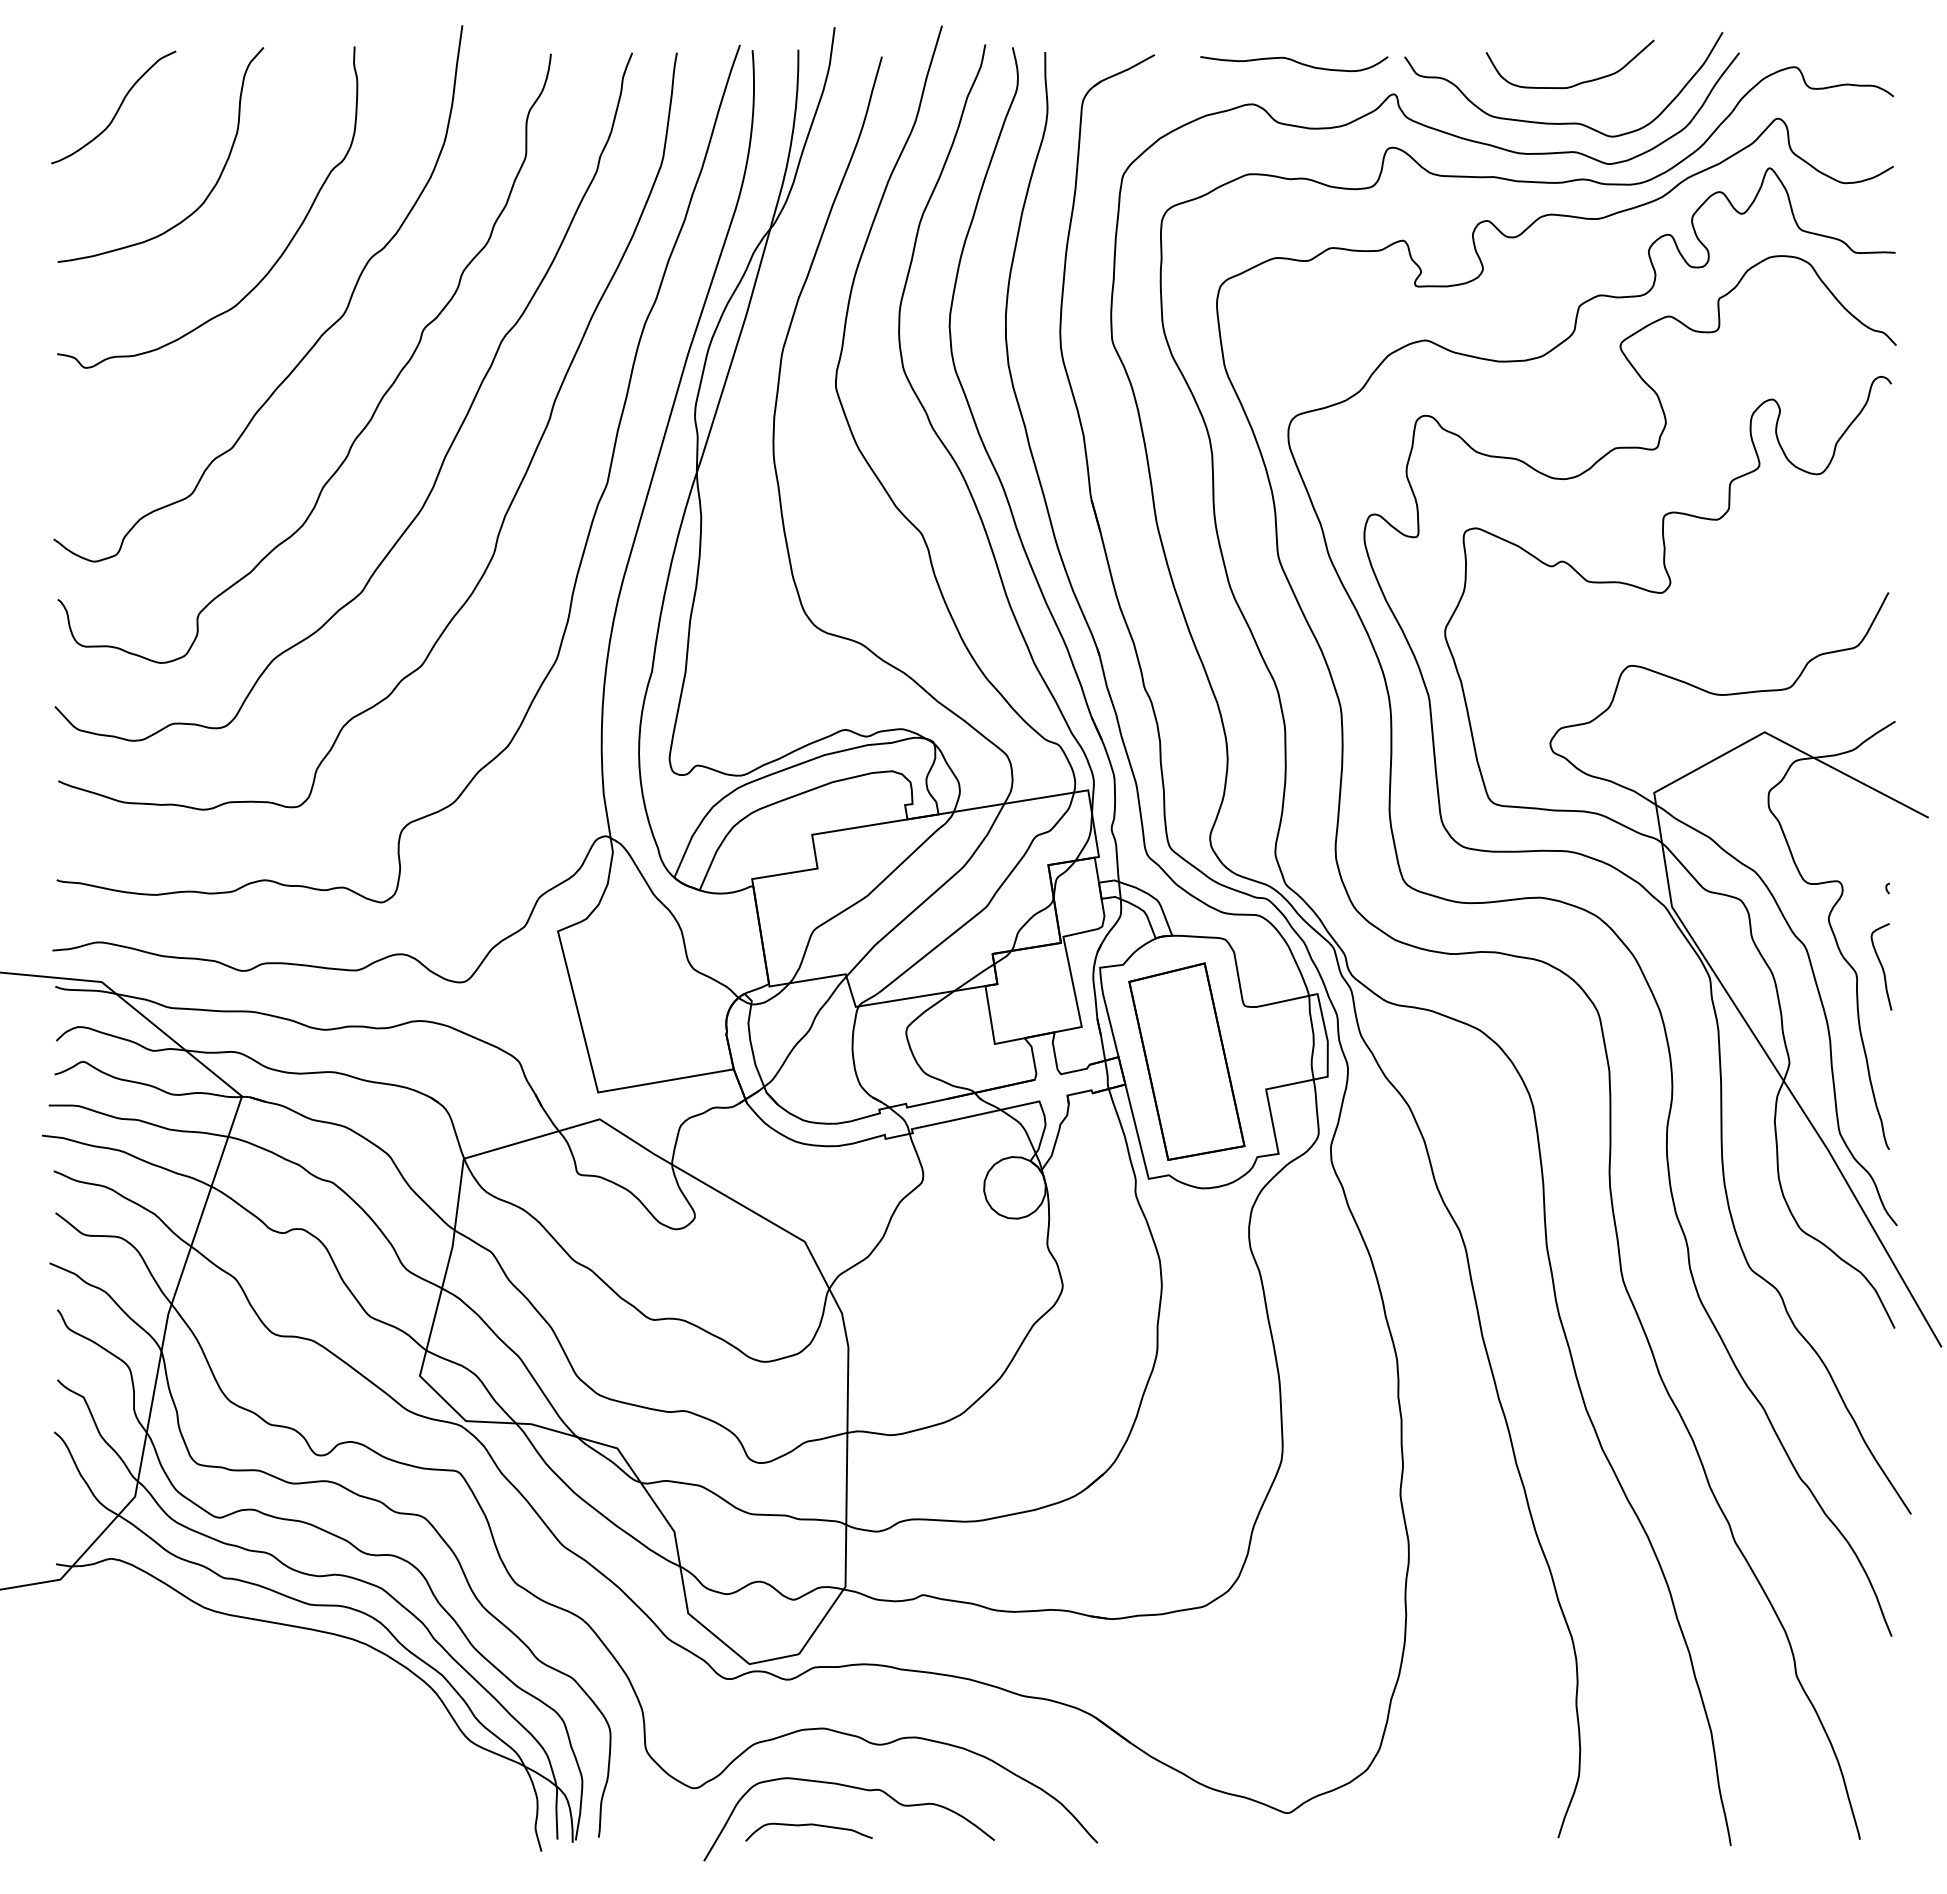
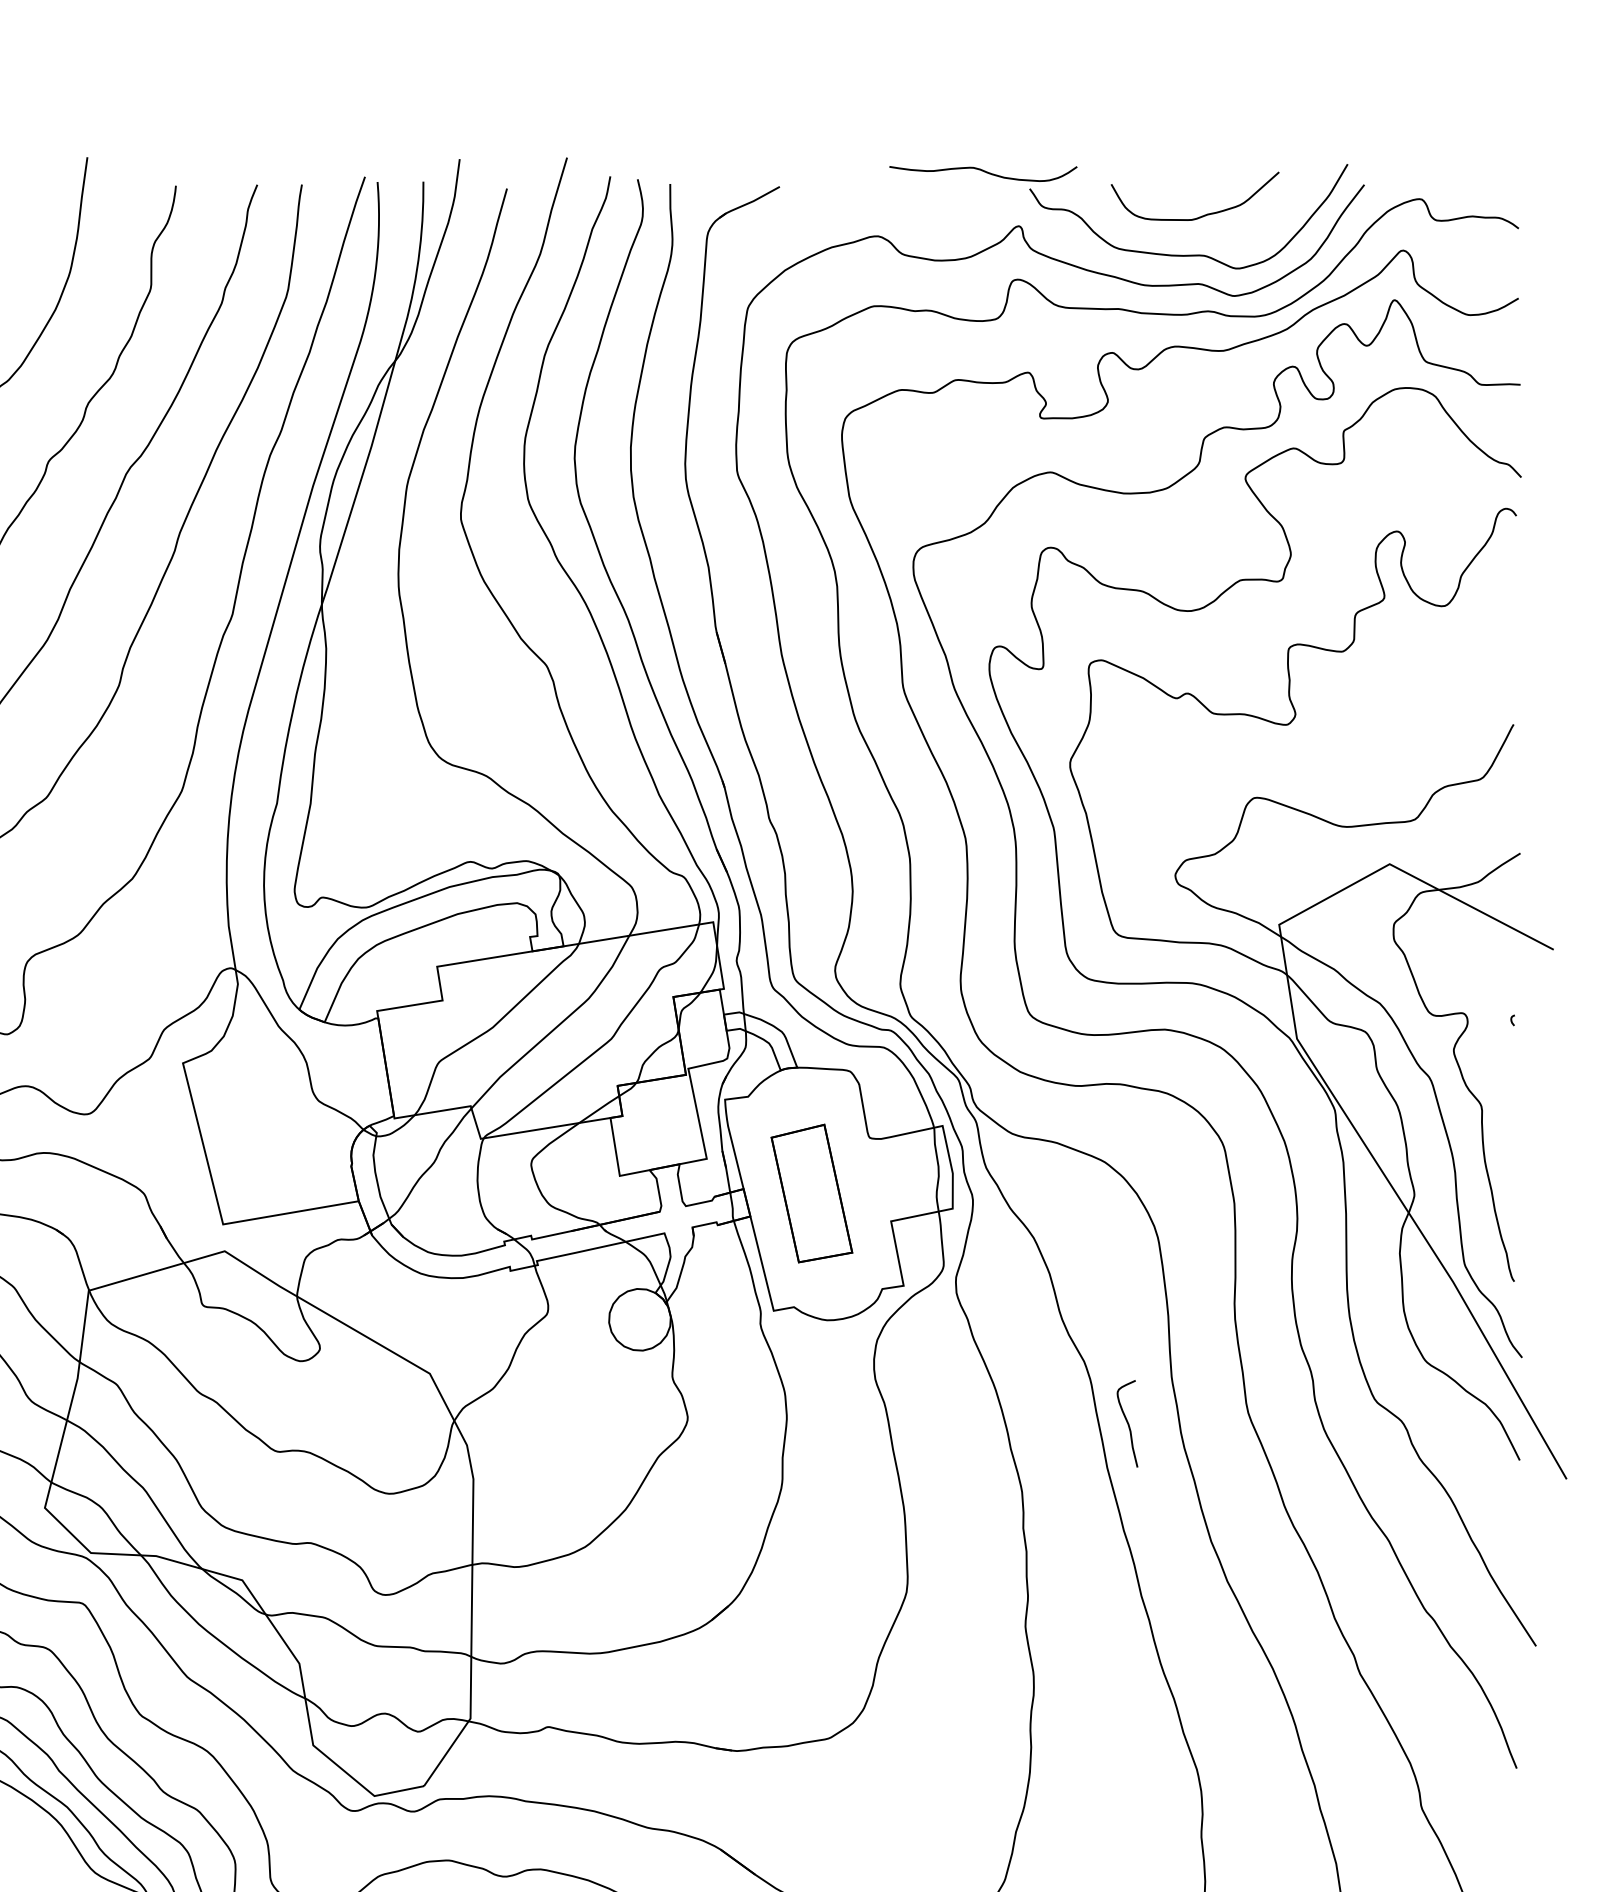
curve: (1295, 62) -> (984, 172), moved
curve: (1881, 966) -> (1127, 1423), moved
part: (1186, 1061) -> (811, 1193), size x0.7

